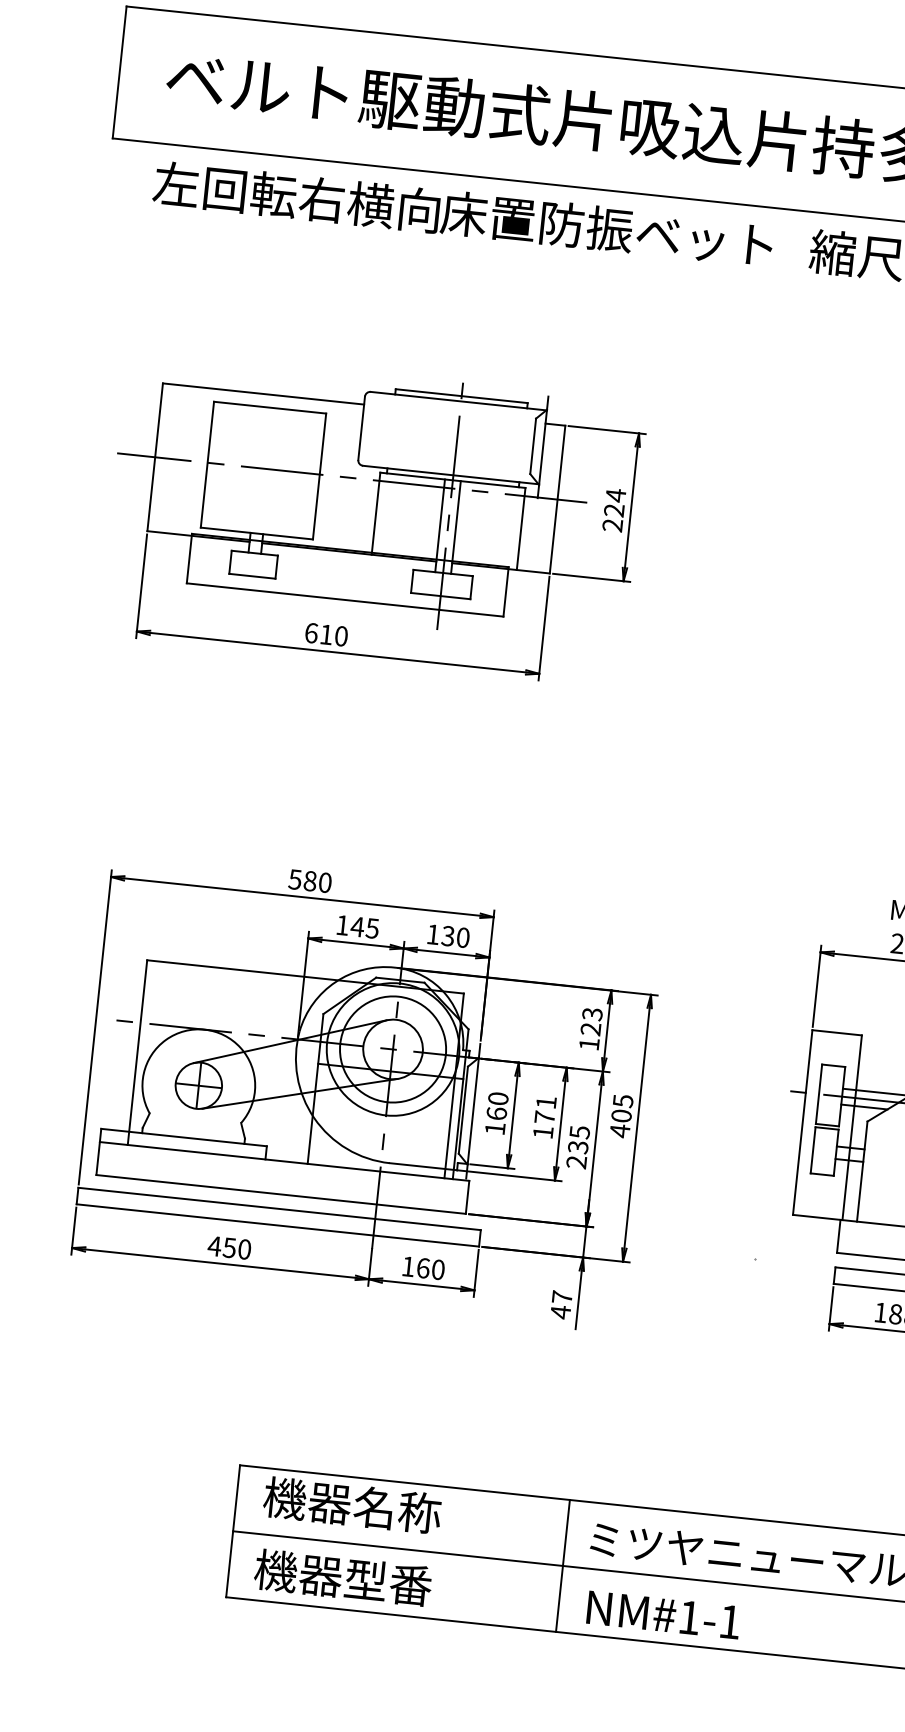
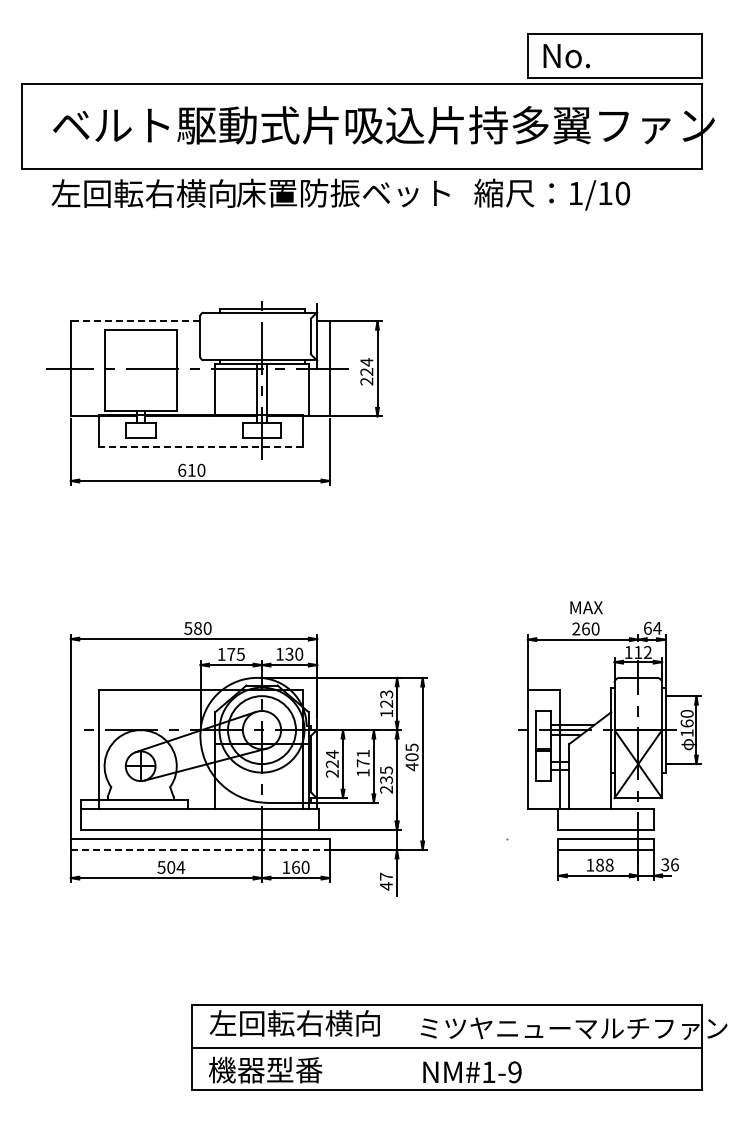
line: (263, 394) -> (135, 321), solid -> dashed
line: (345, 599) -> (201, 446), solid -> dashed
text: (356, 926) -> (230, 654), 145 -> 175
text: (495, 1112) -> (331, 763), 160 -> 224
line: (278, 1224) -> (200, 849), solid -> dashed
text: (230, 1247) -> (171, 867), 450 -> 504
text: (395, 1510) -> (294, 1023), 機器名称 -> 左回転右横向
line: (562, 1565) -> (404, 1047), removed
text: (729, 1622) -> (514, 1072), NM#1-1 -> NM#1-9

